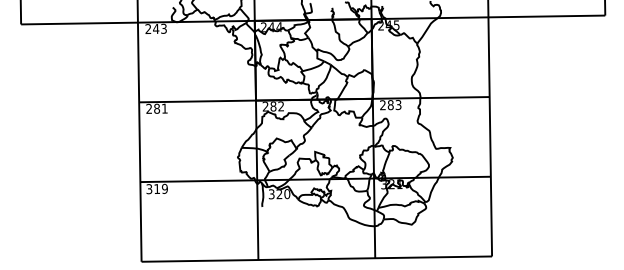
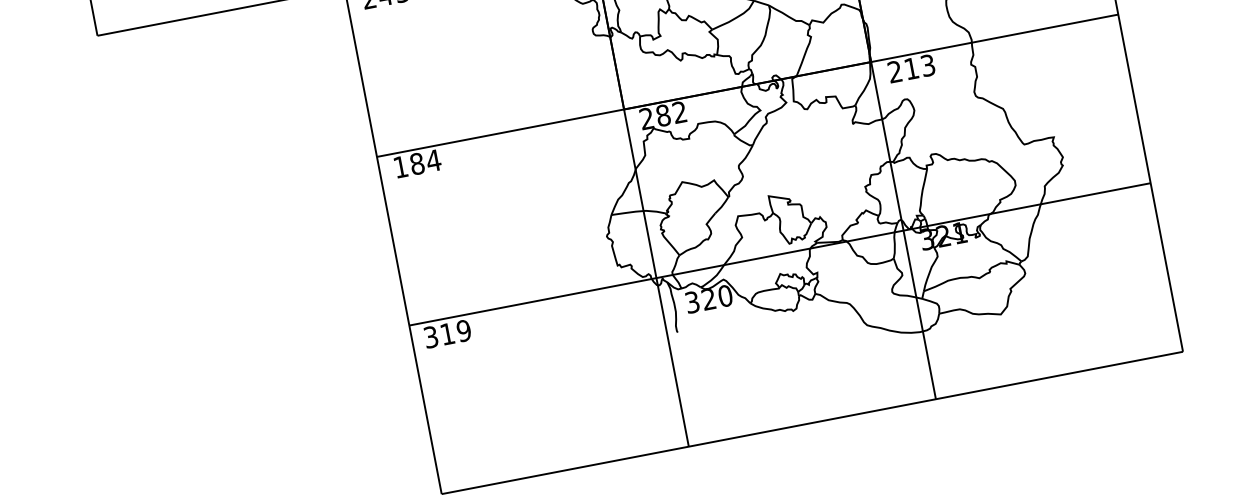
text: (390, 105) -> (911, 69), 283 -> 213
text: (156, 108) -> (416, 163), 281 -> 184

